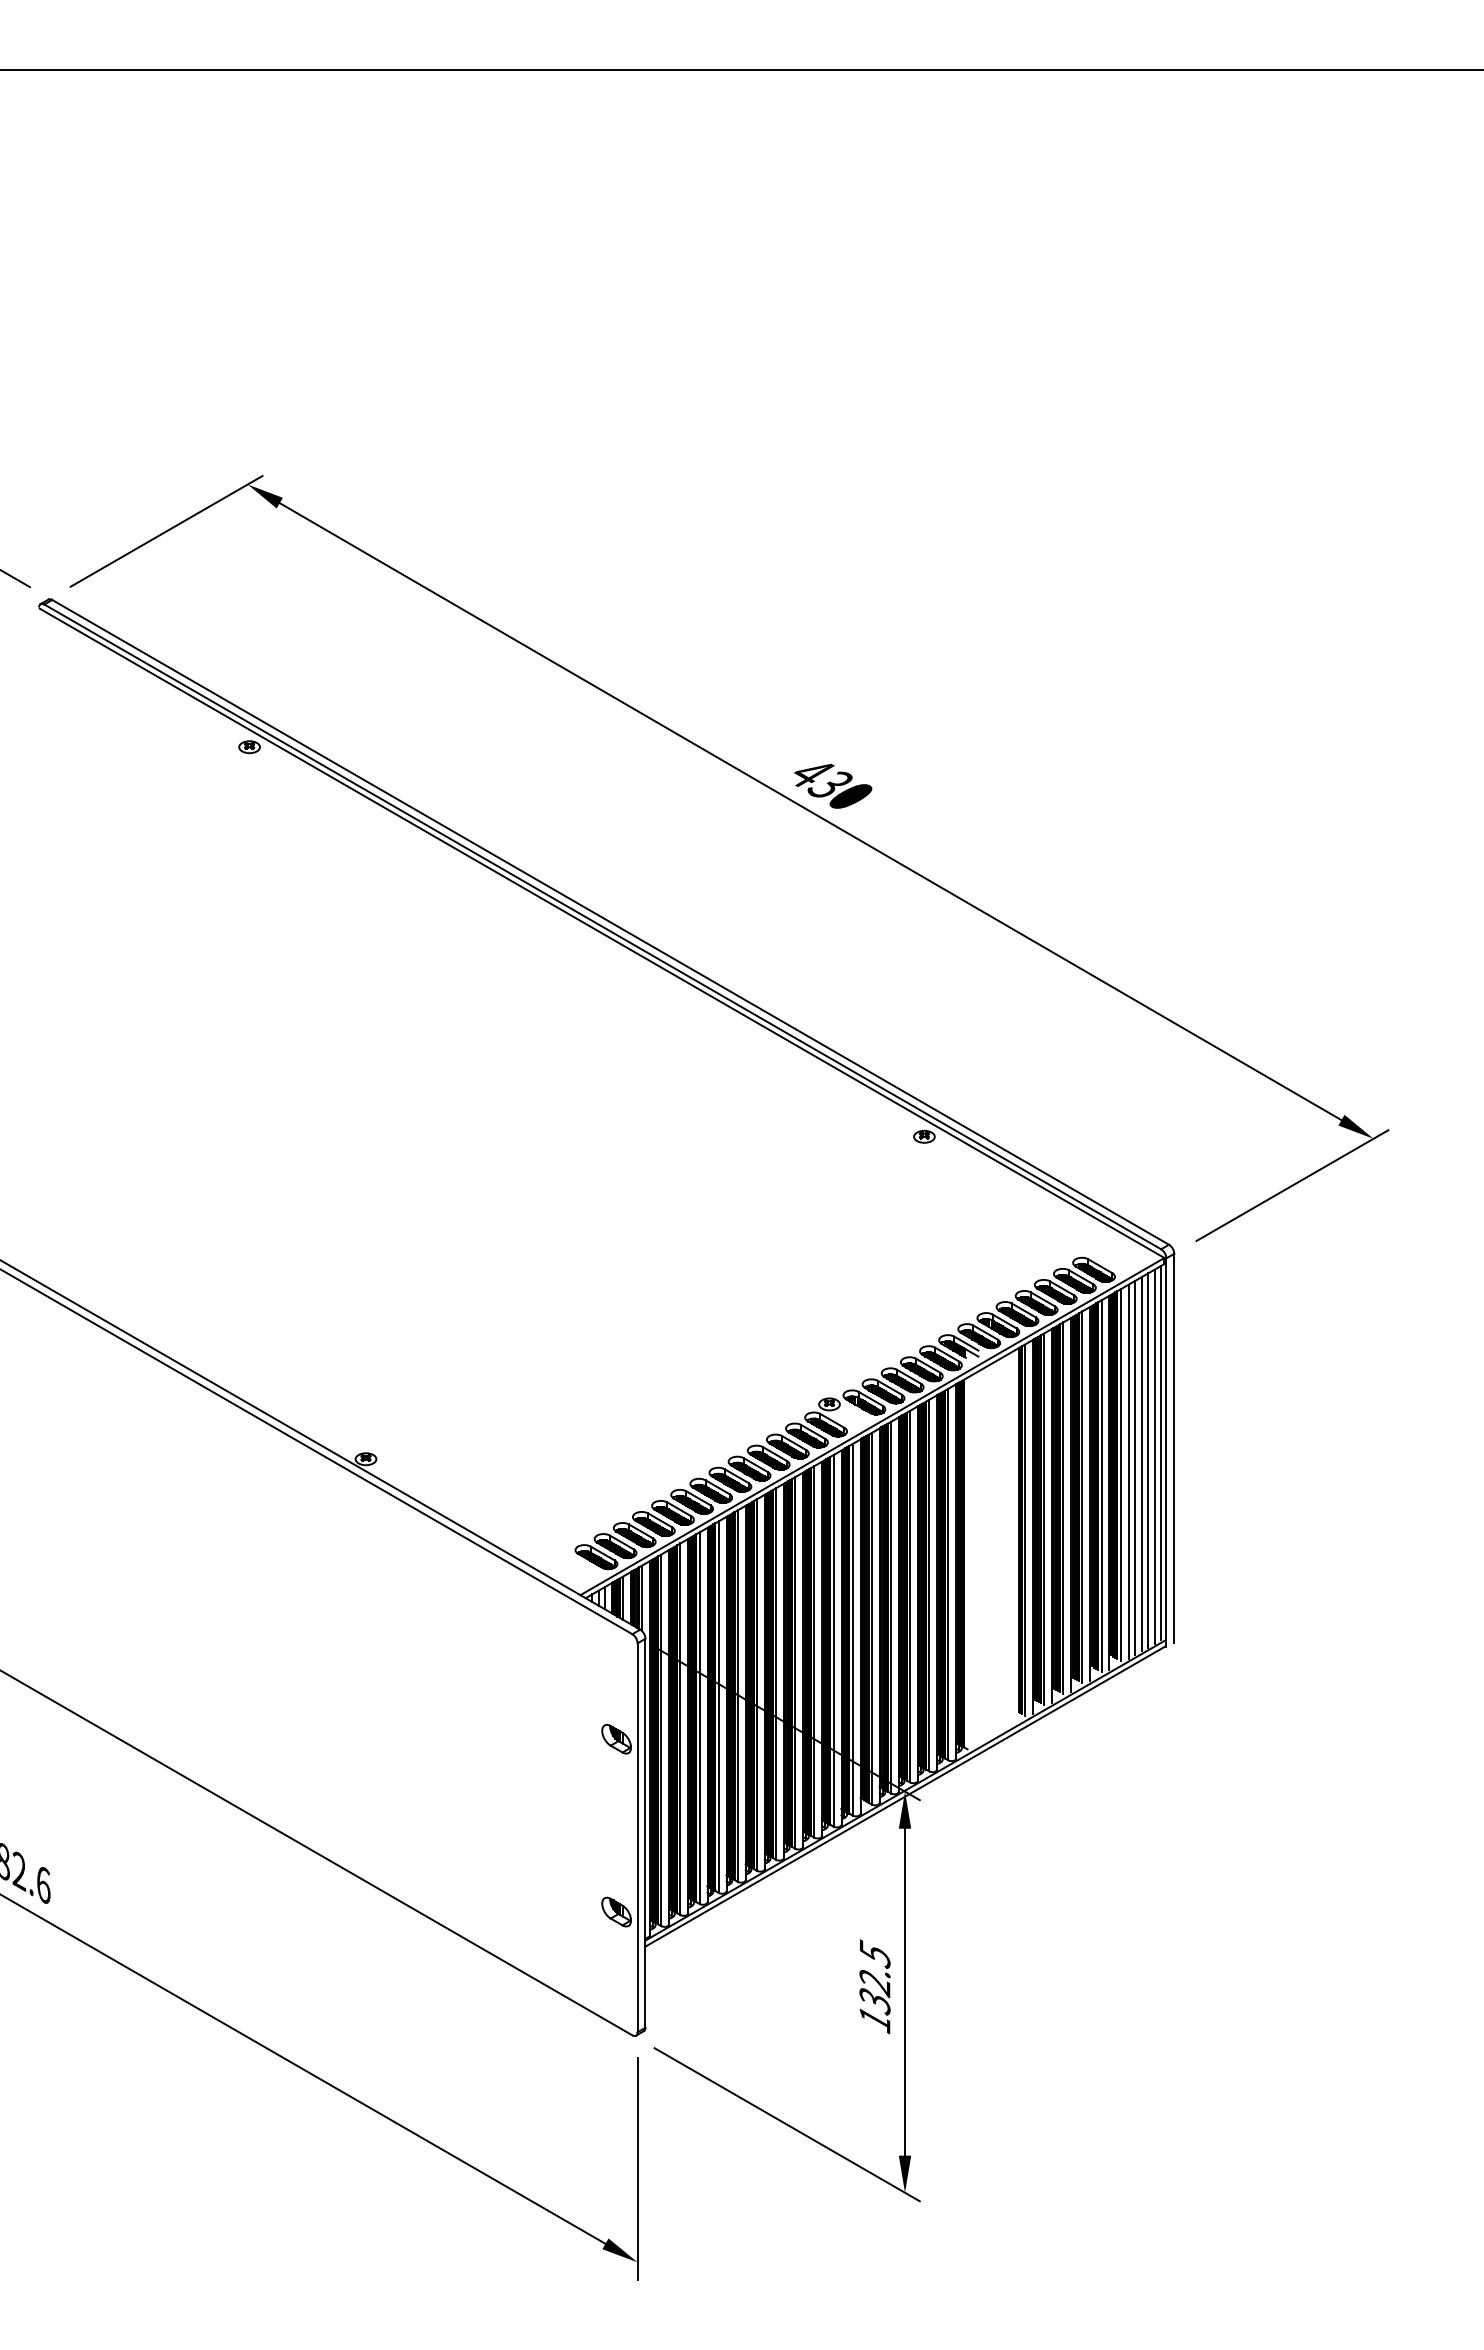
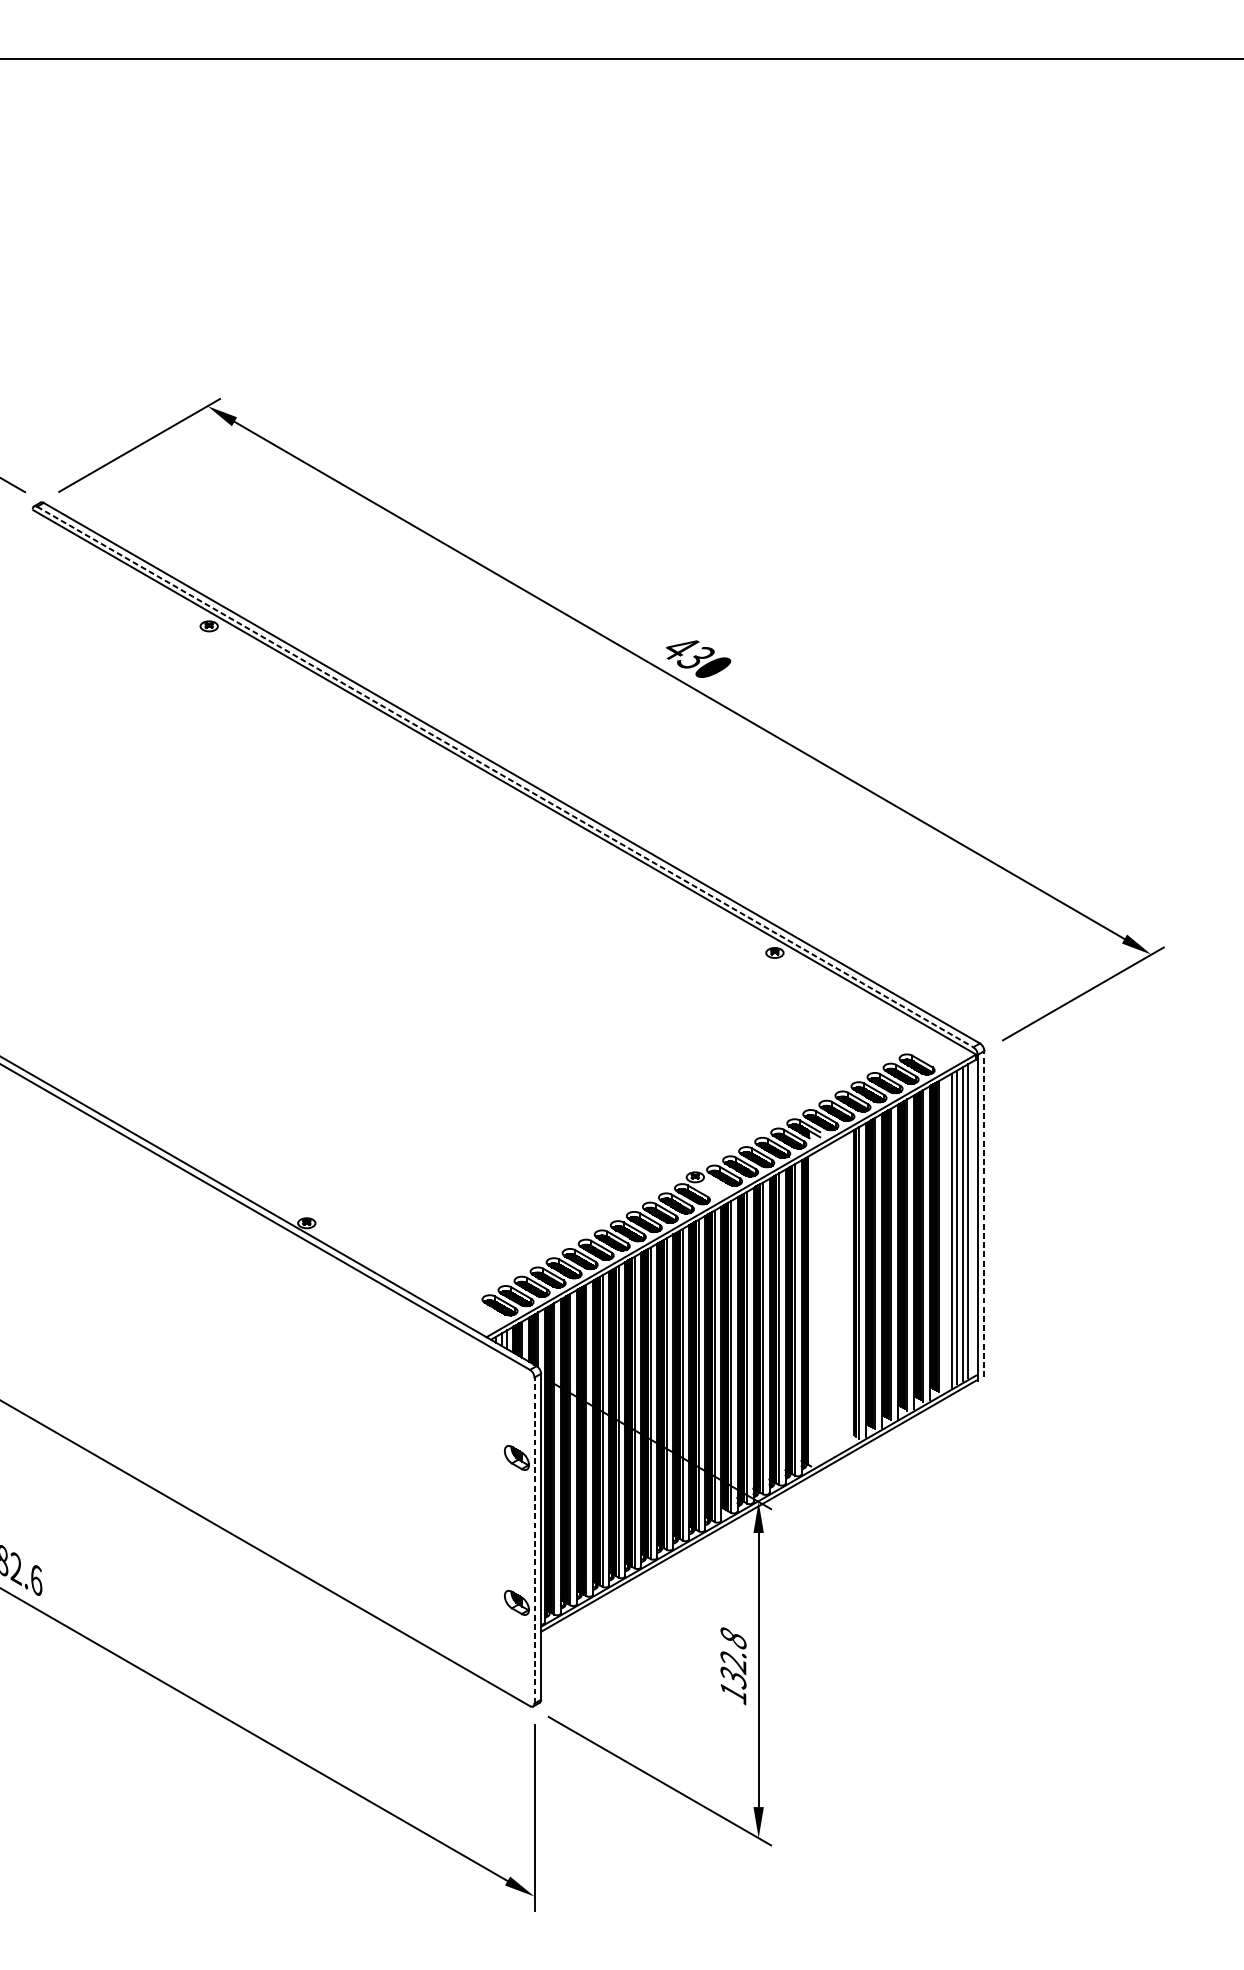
line: (602, 926) -> (505, 776), solid -> dashed
line: (1174, 1448) -> (984, 1214), solid -> dashed
line: (1161, 1452) -> (973, 1217), removed
line: (1128, 1471) -> (946, 1233), removed
line: (637, 1837) -> (534, 1540), solid -> dashed
text: (874, 1953) -> (733, 1637), 132.5 -> 132.8

